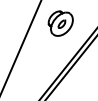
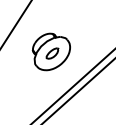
part: (60, 23) -> (50, 52), moved

